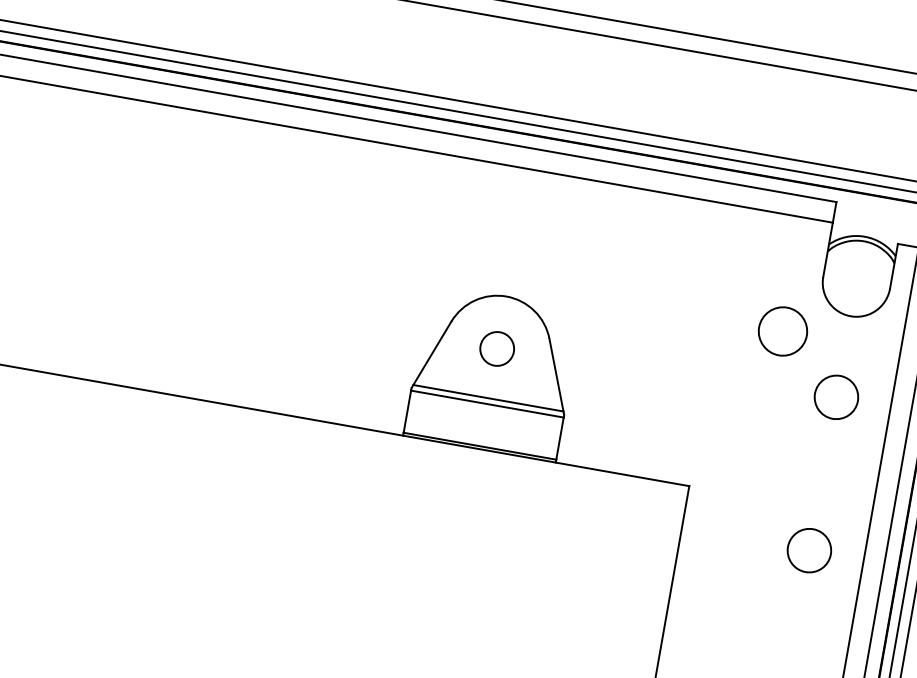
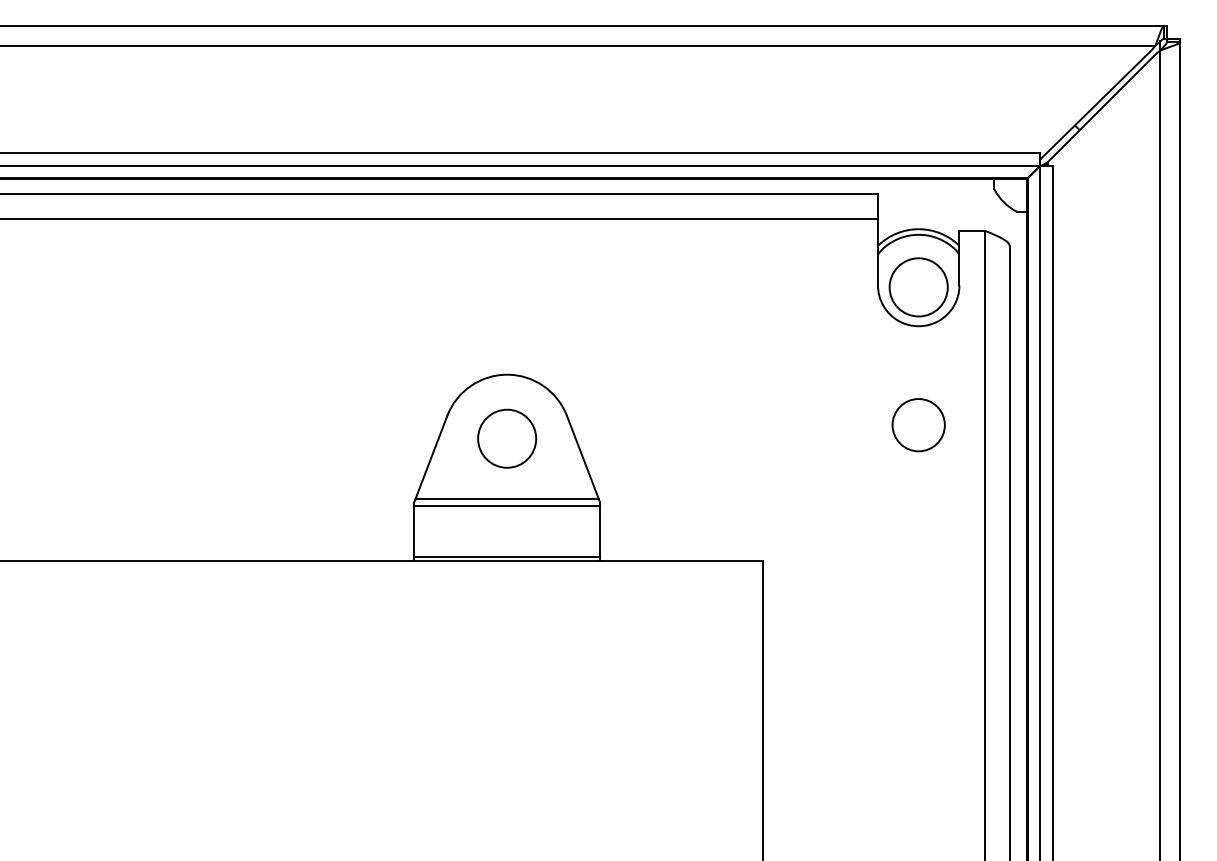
circle: (782, 331) -> (918, 287), moved
circle: (497, 348) -> (507, 438), size x1.43
circle: (809, 550) -> (918, 612), removed

